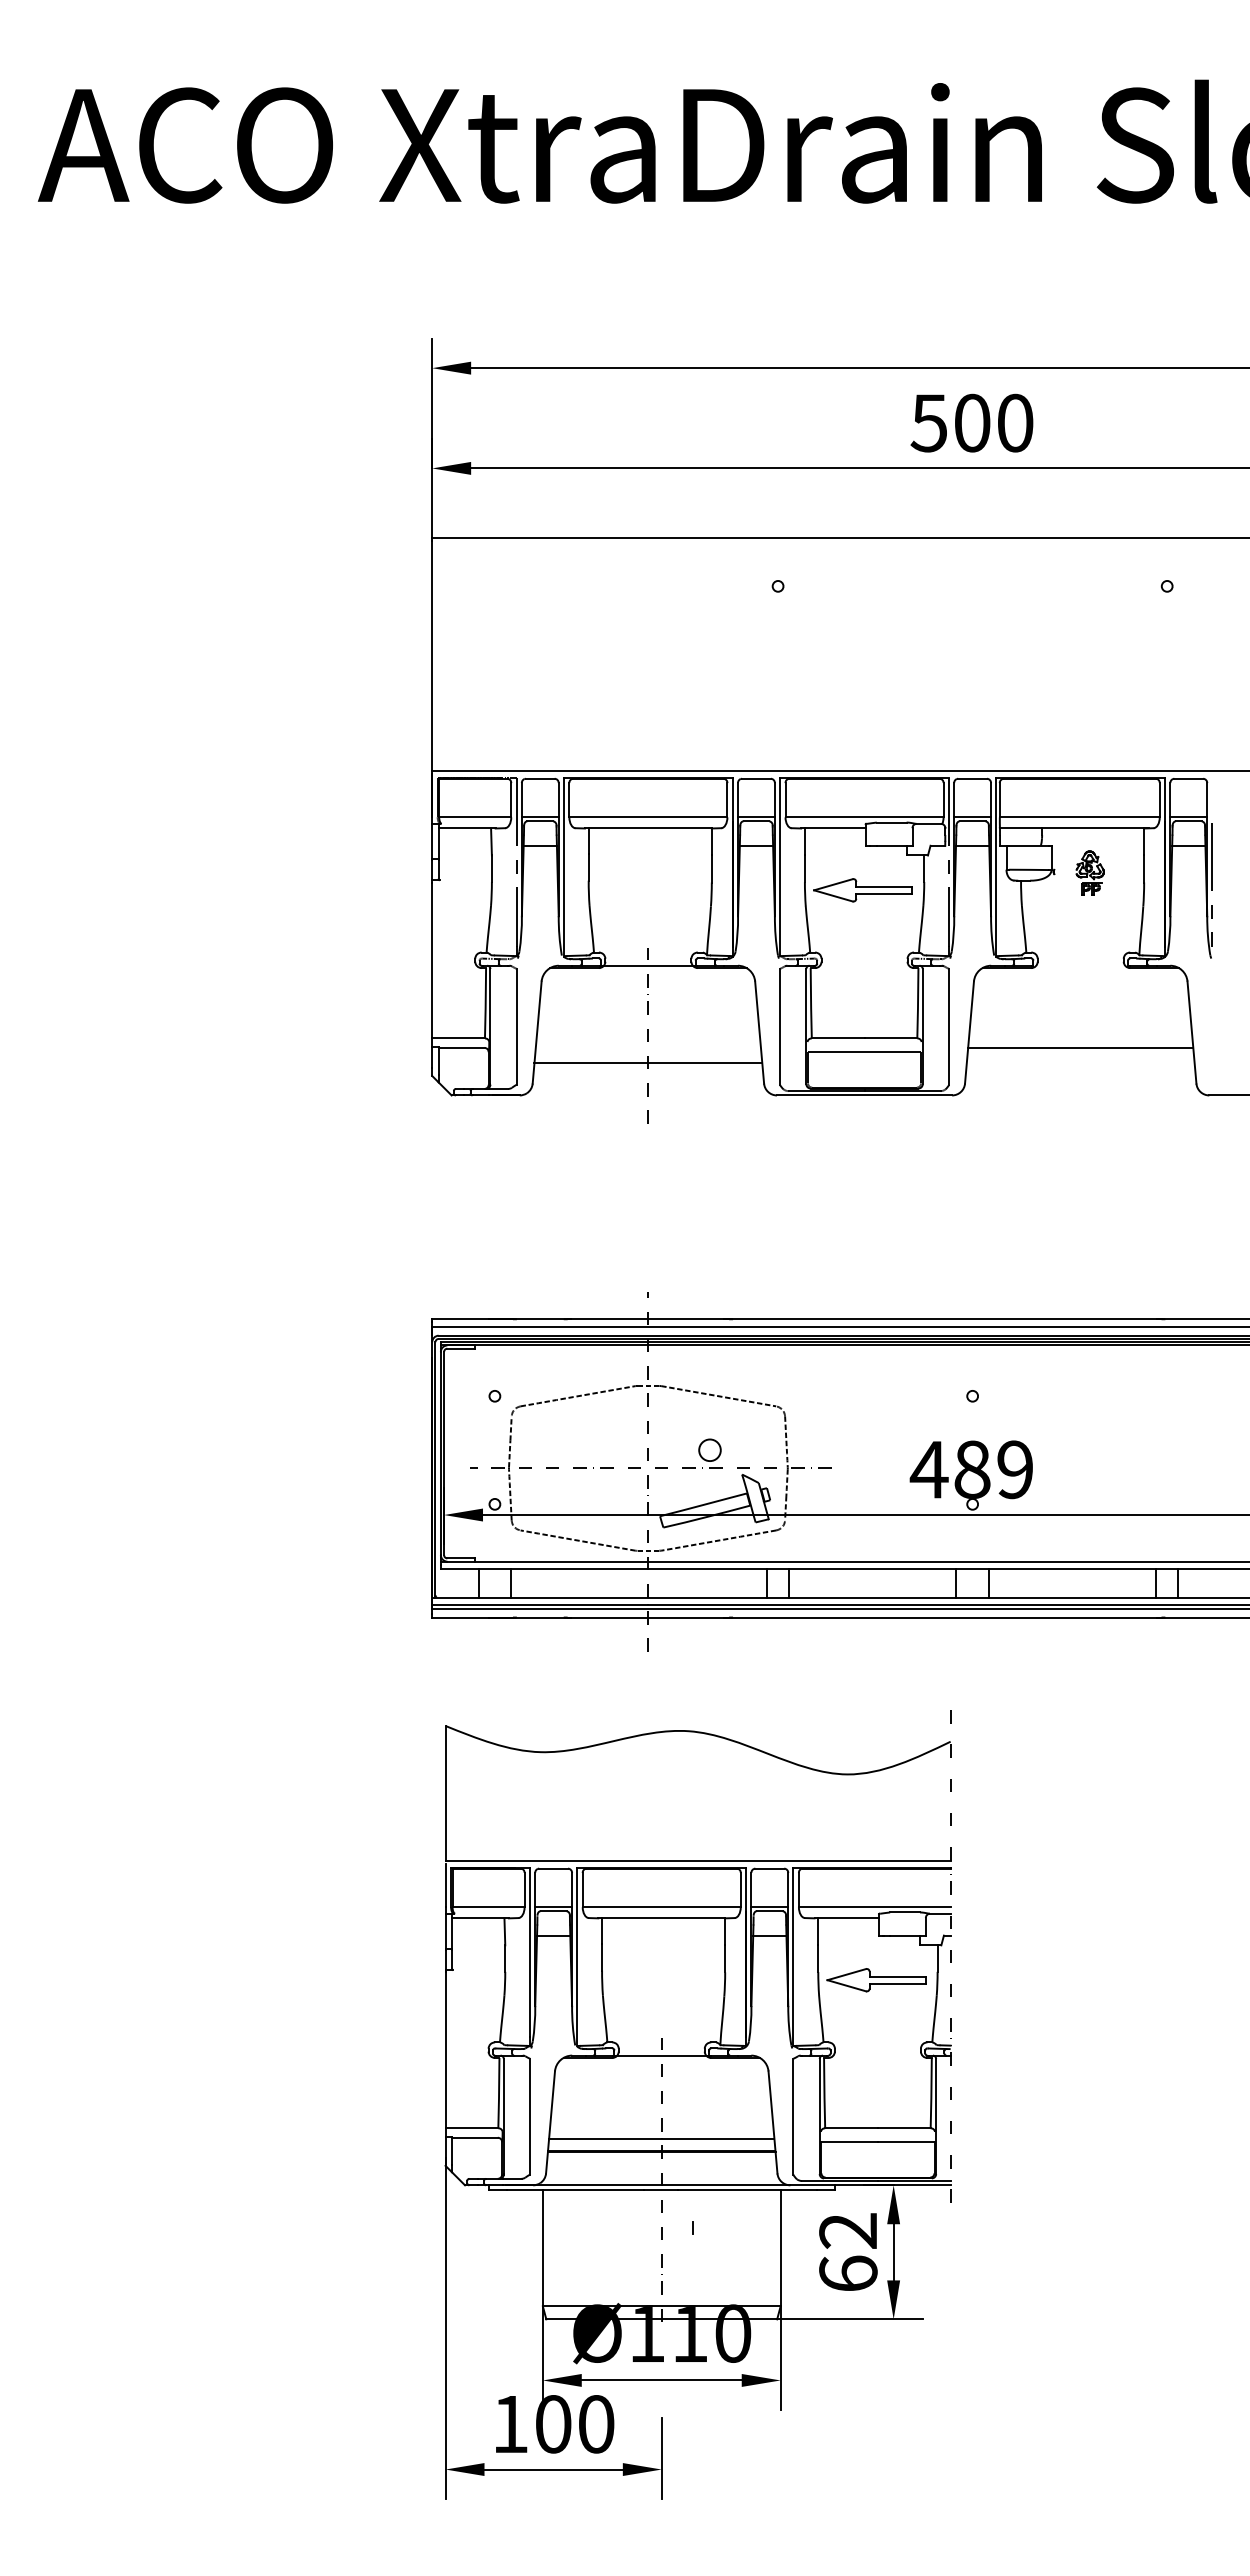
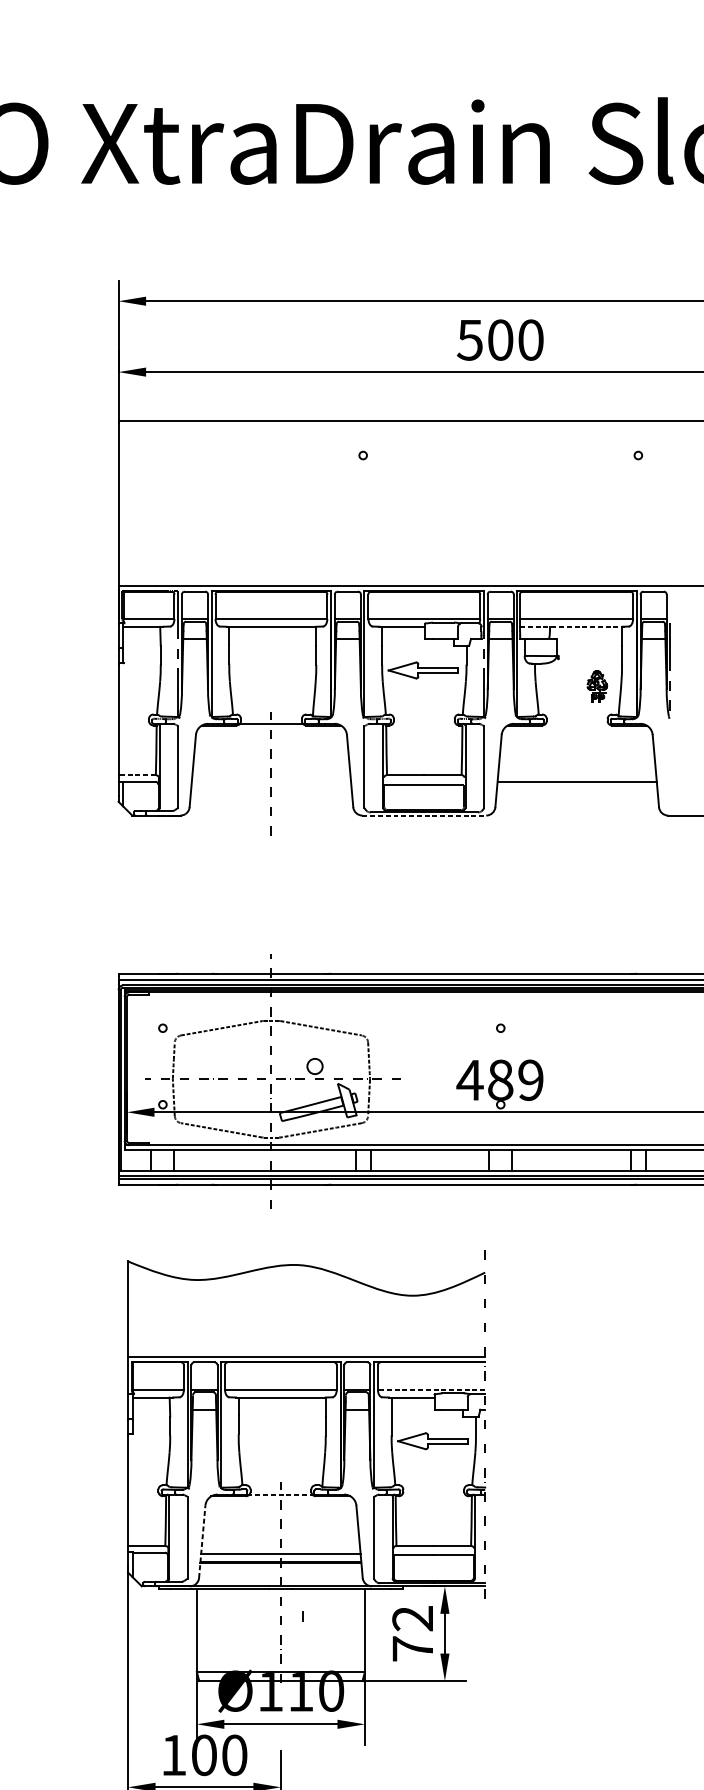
line: (1074, 828) -> (572, 626), solid -> dashed
part: (1089, 872) -> (596, 686), moved
line: (458, 1038) -> (137, 775), solid -> dashed
line: (648, 1063) -> (271, 792), removed
line: (864, 1095) -> (424, 815), solid -> dashed
line: (874, 1907) -> (431, 1389), solid -> dashed
line: (662, 2055) -> (281, 1494), solid -> dashed
line: (550, 2121) -> (202, 1541), solid -> dashed
text: (848, 2273) -> (412, 1648), 62 -> 72

